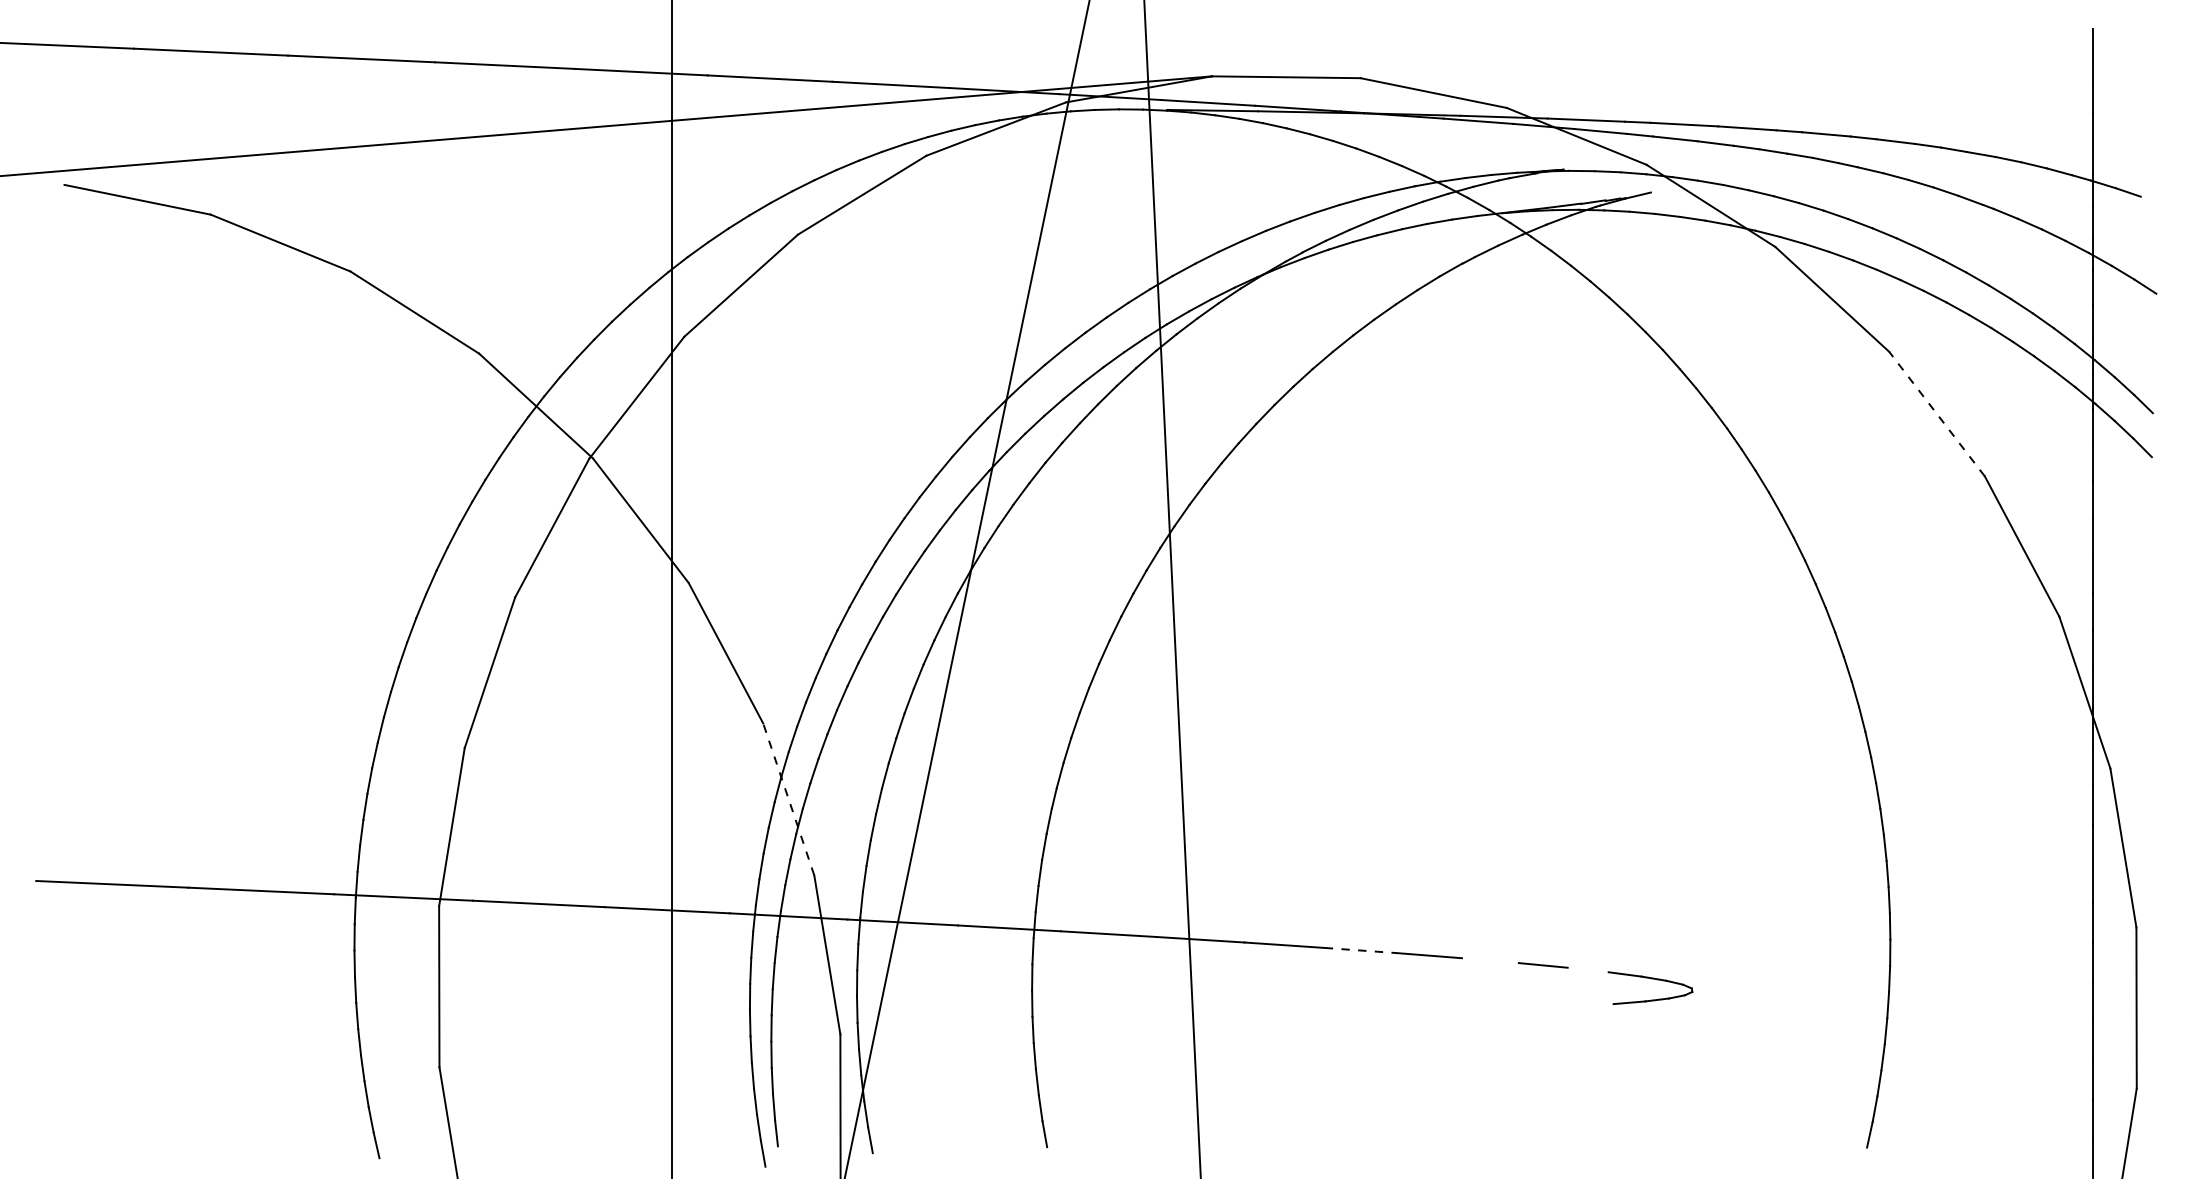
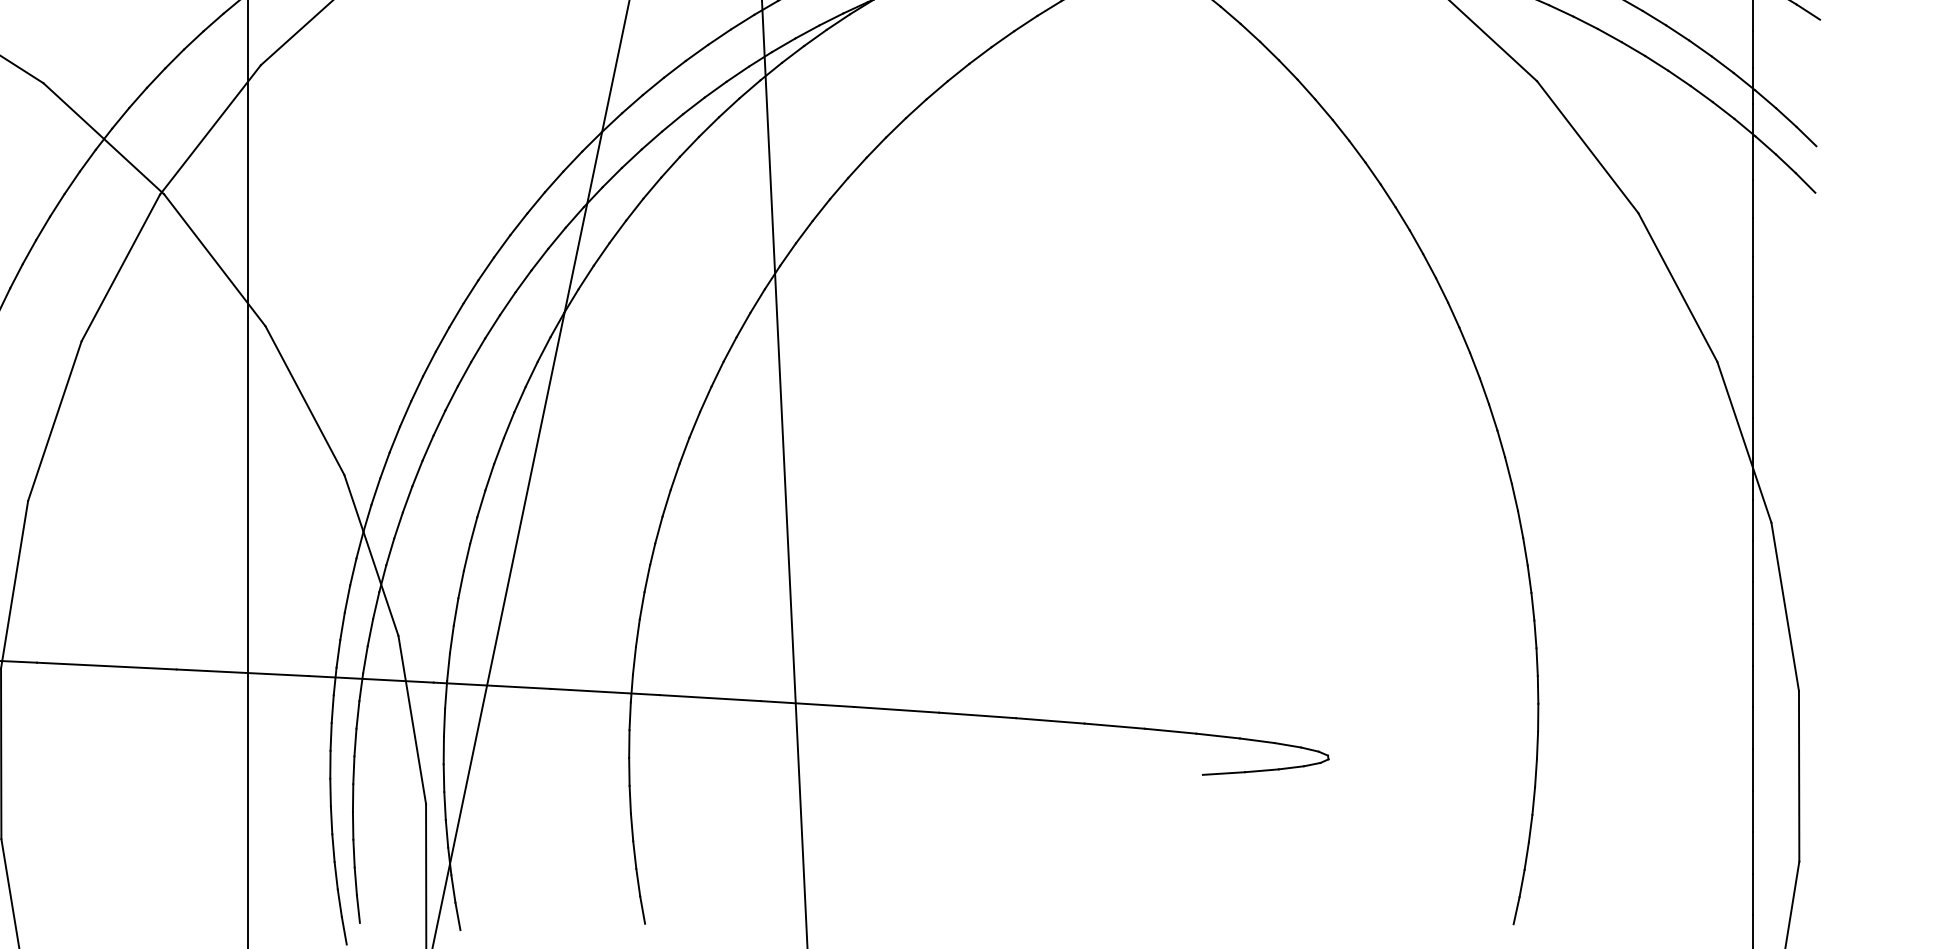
line: (1936, 413) -> (1587, 146), dashed -> solid
line: (788, 798) -> (371, 554), dashed -> solid
line: (1361, 950) -> (978, 715), dashed -> solid
line: (1489, 960) -> (1113, 726), added
line: (1587, 969) -> (1217, 735), added
line: (1593, 1005) -> (1223, 773), added

